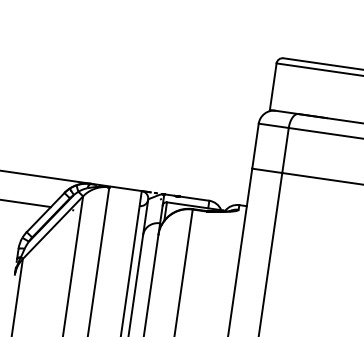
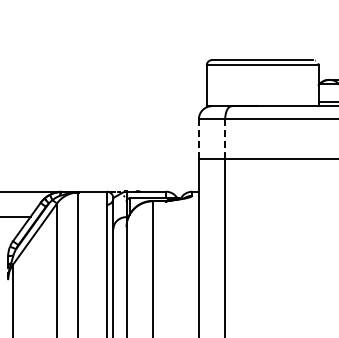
line: (254, 146) -> (198, 139), solid -> dashed
line: (285, 151) -> (225, 139), solid -> dashed

